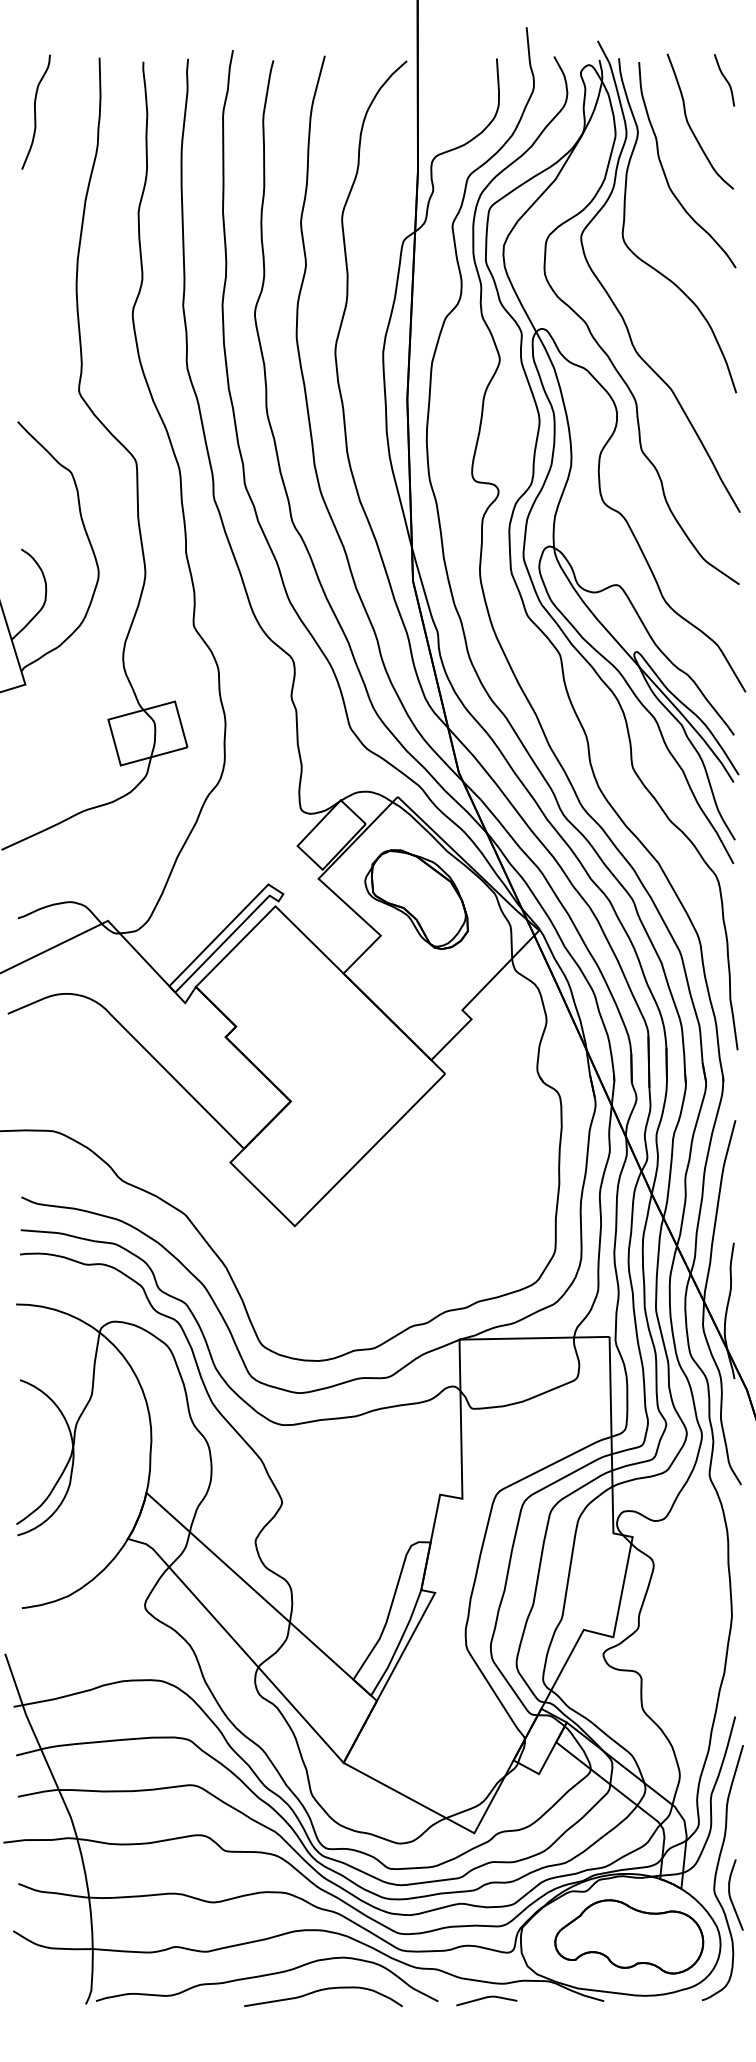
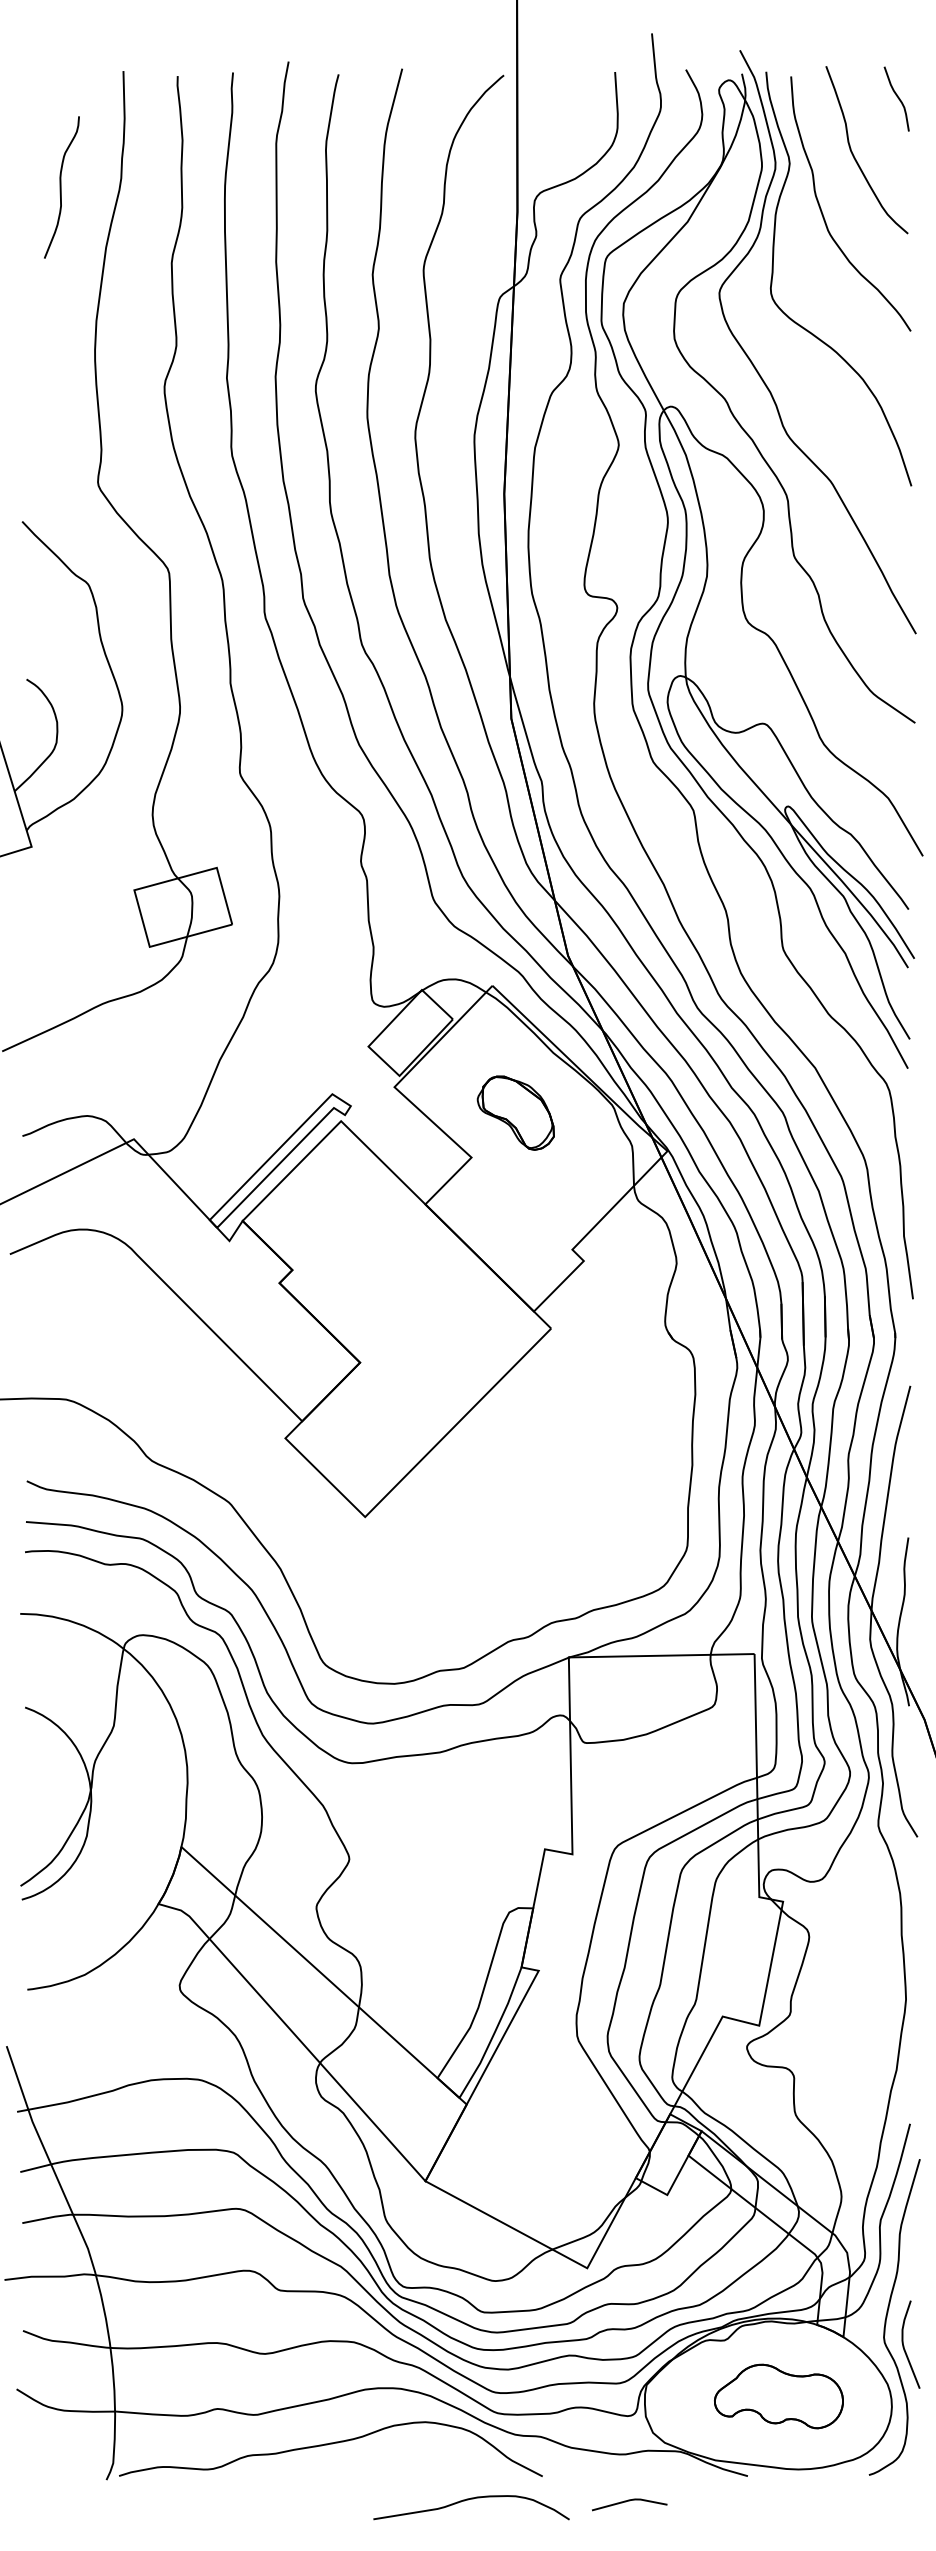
curve: (35, 112) -> (61, 187), moved
part: (416, 900) -> (515, 1113), size x0.6
part: (628, 1936) -> (778, 2396), size x0.7
curve: (321, 1991) -> (468, 2500), moved
line: (486, 1998) -> (629, 2501), moved

